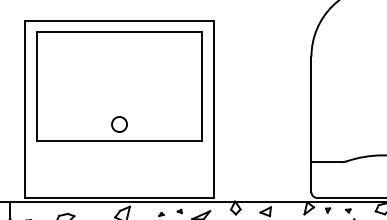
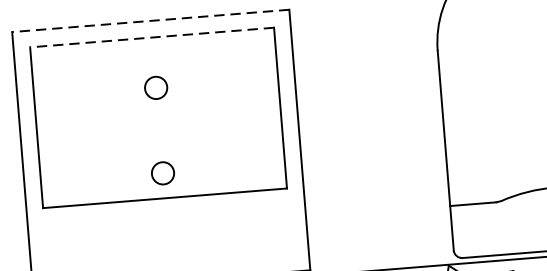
line: (119, 21) -> (150, 21), solid -> dashed
line: (119, 32) -> (152, 37), solid -> dashed
circle: (119, 66) -> (156, 87), added

